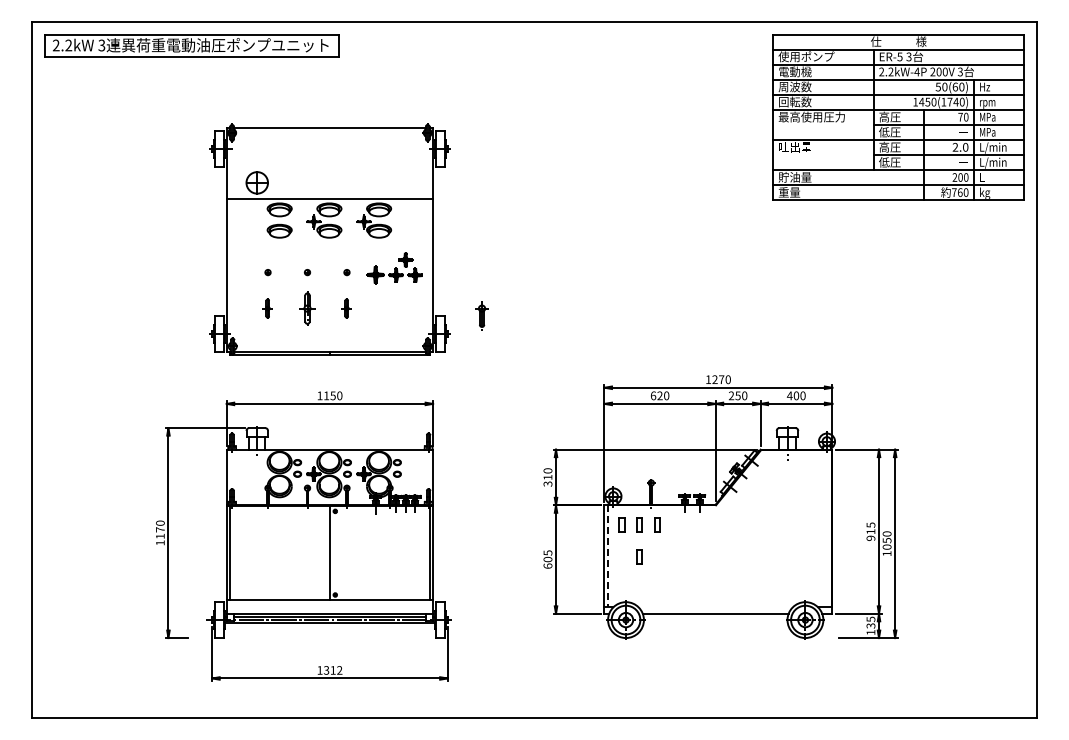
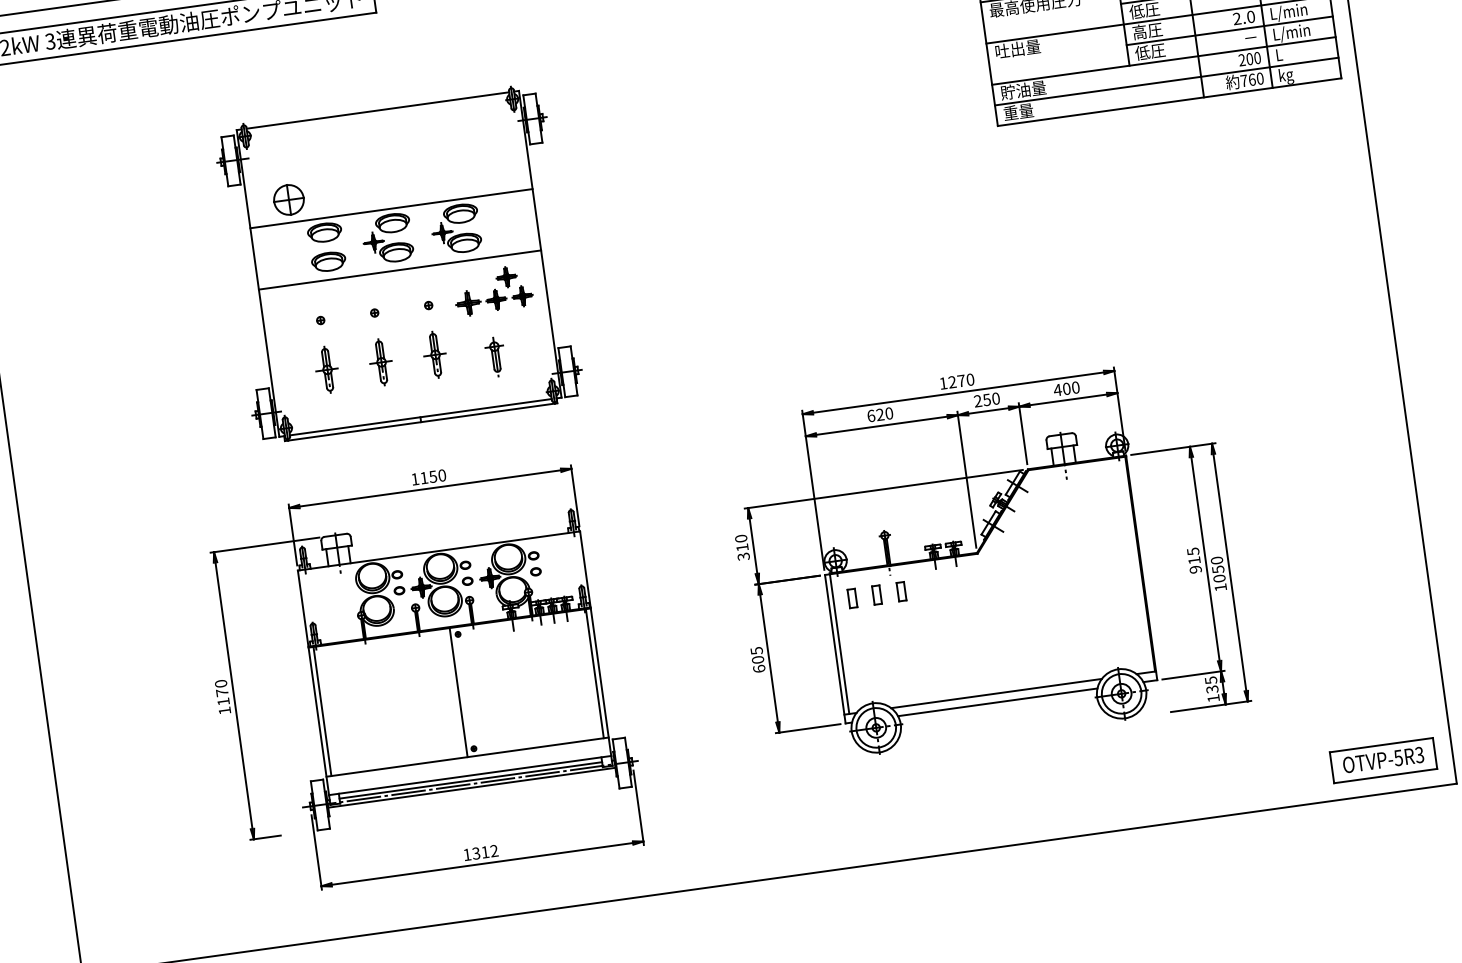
line: (329, 244) -> (399, 270), added
part: (267, 308) -> (326, 369), size x1.67
part: (346, 308) -> (434, 354), size x1.67
part: (481, 315) -> (495, 356), moved
line: (608, 556) -> (840, 644), dashed -> solid
part: (639, 556) -> (882, 638), removed
line: (715, 607) -> (996, 693), added
part: (986, 693) -> (1383, 759), added

